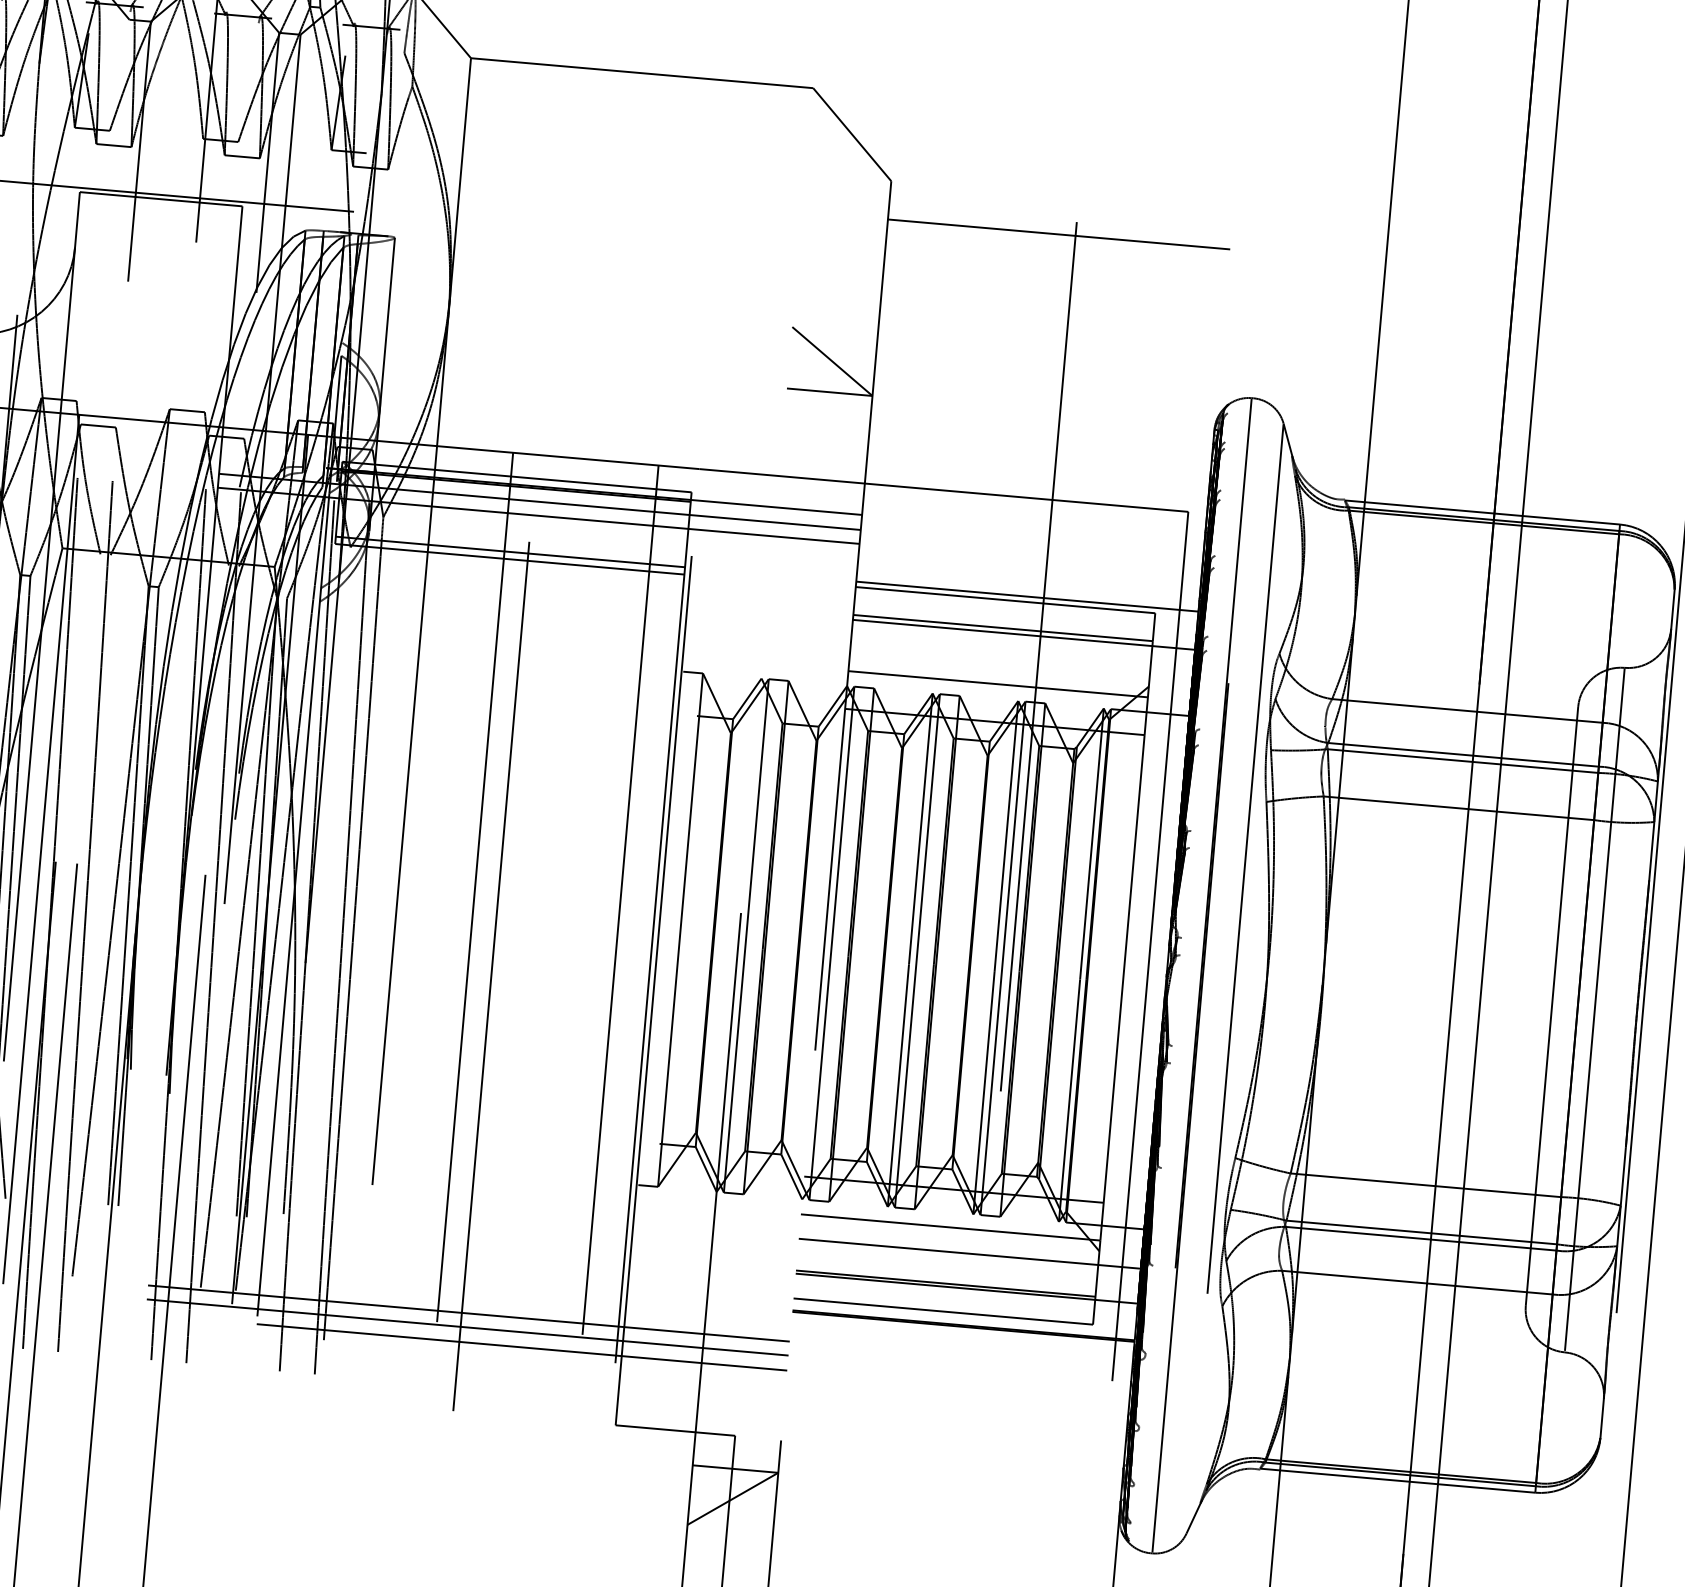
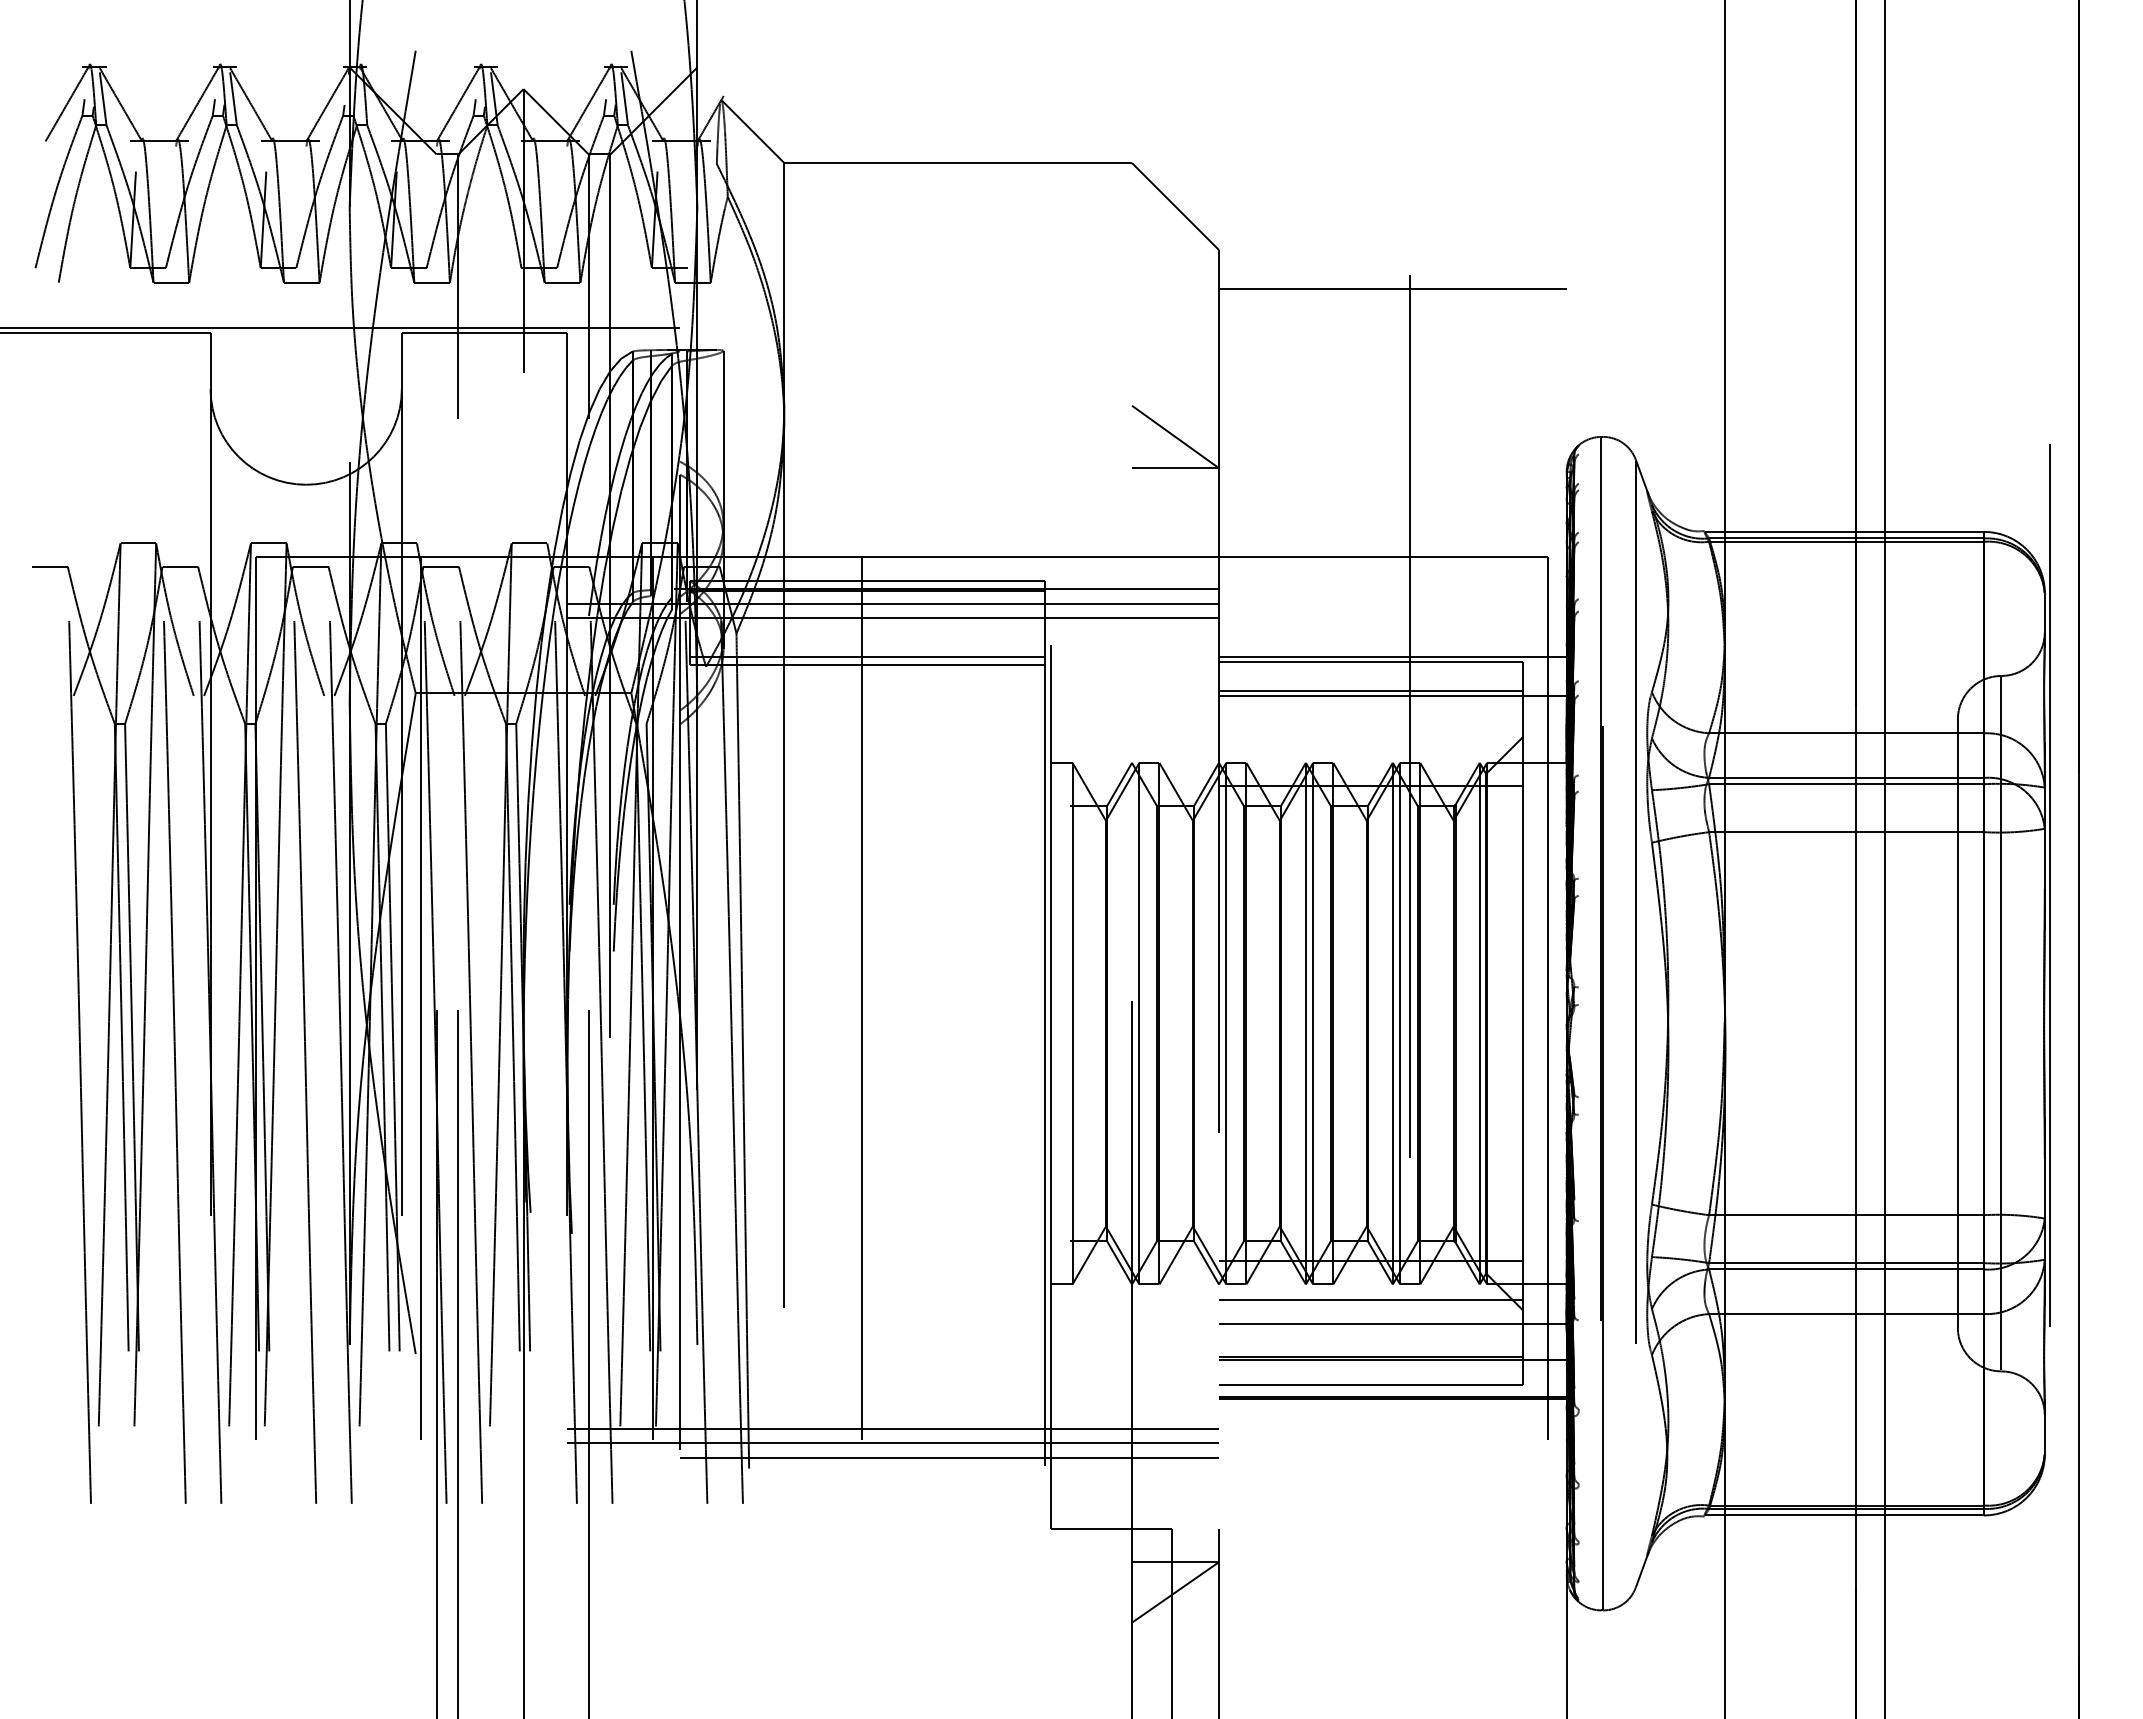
line: (997, 683) -> (1370, 747), removed
line: (494, 932) -> (885, 1042), removed
line: (616, 943) -> (1009, 1042), removed

